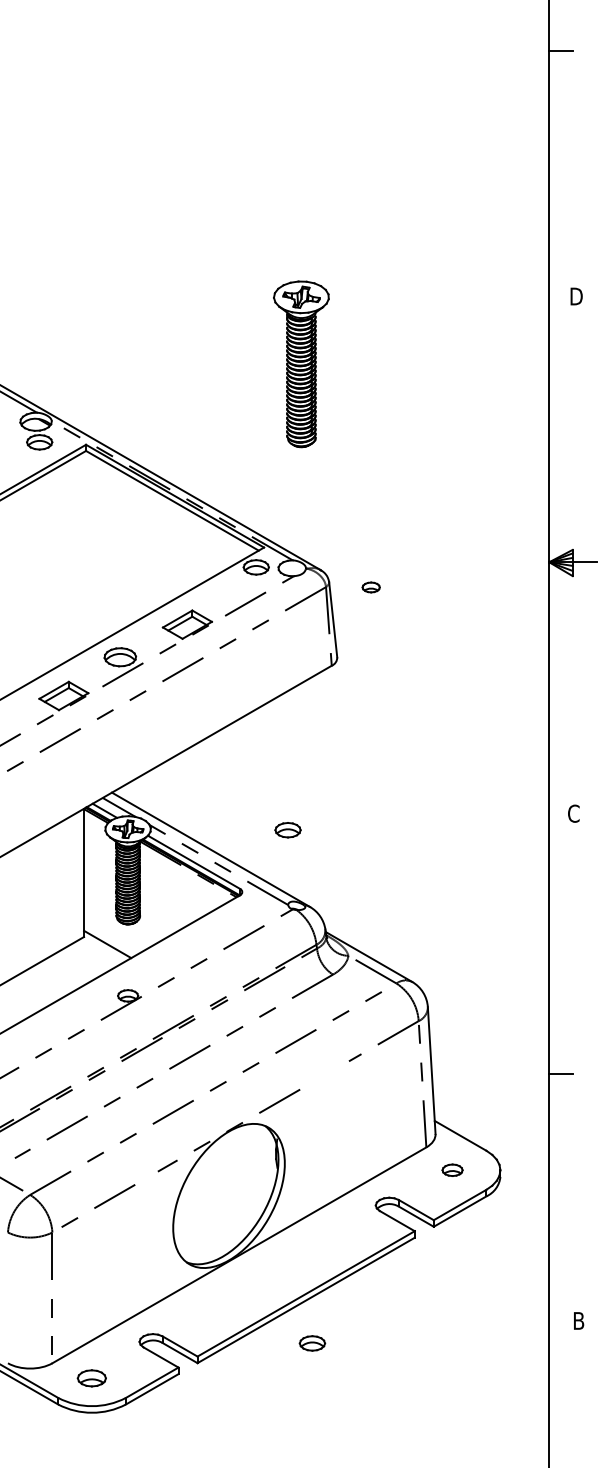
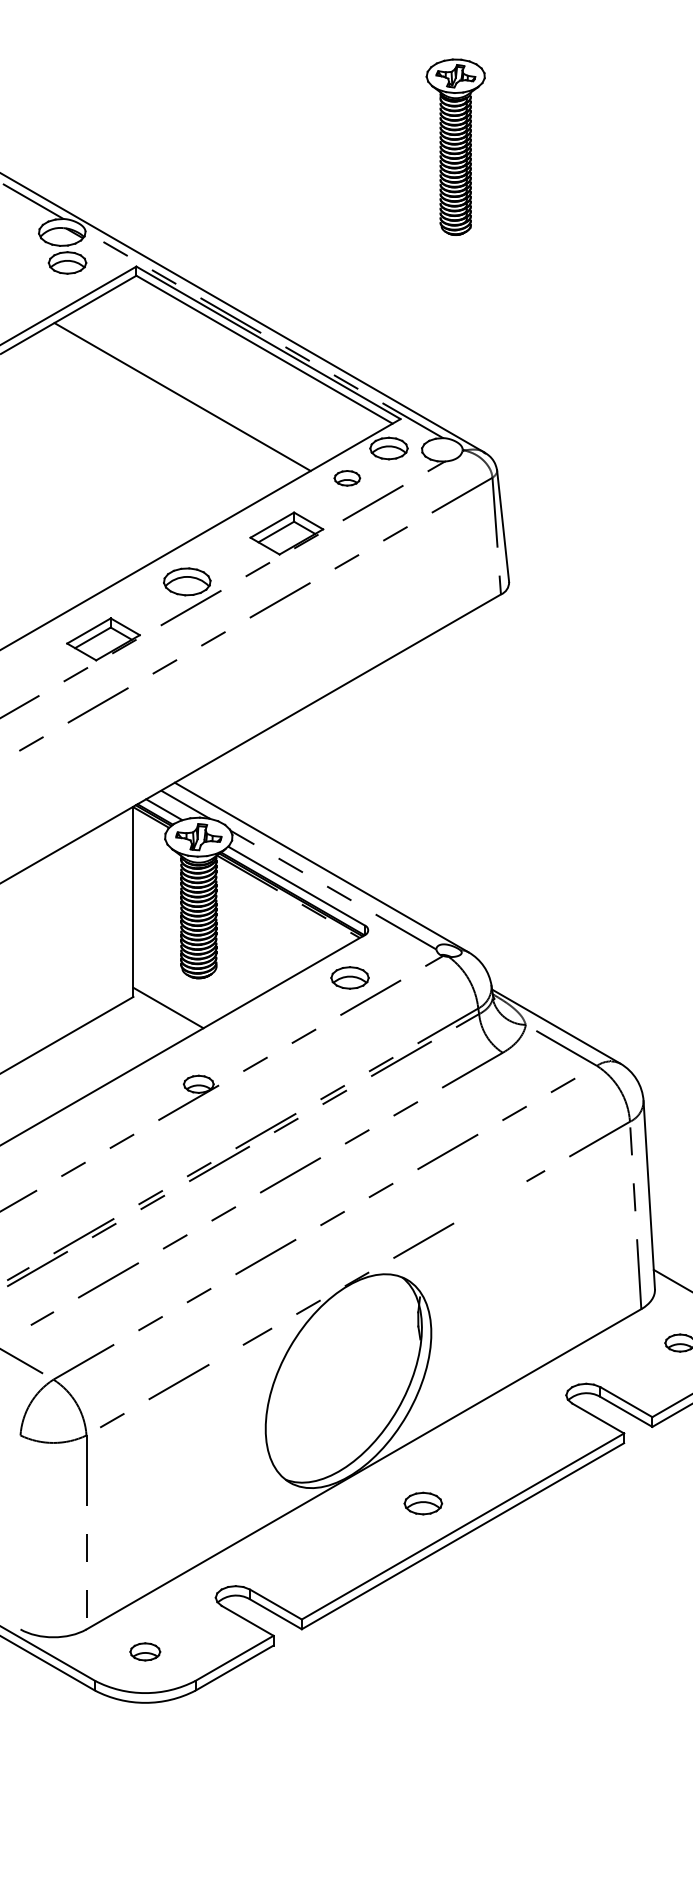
part: (300, 364) -> (454, 147), size x0.71
line: (116, 532) -> (181, 396), added
part: (370, 587) -> (346, 478), moved
part: (287, 830) -> (349, 978), moved
part: (312, 1343) -> (423, 1503), moved
part: (92, 1378) -> (145, 1652), size x0.71

